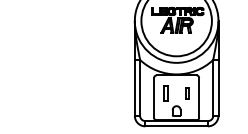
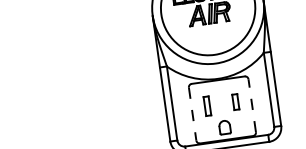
line: (154, 97) -> (192, 113), solid -> dashed
line: (199, 97) -> (252, 105), solid -> dashed

